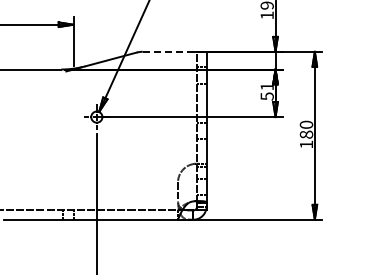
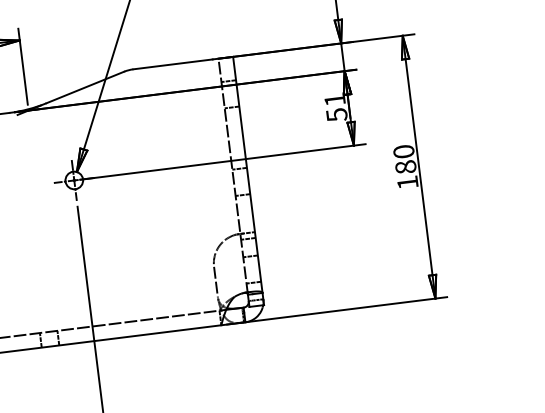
line: (168, 51) -> (173, 63), dashed -> solid

